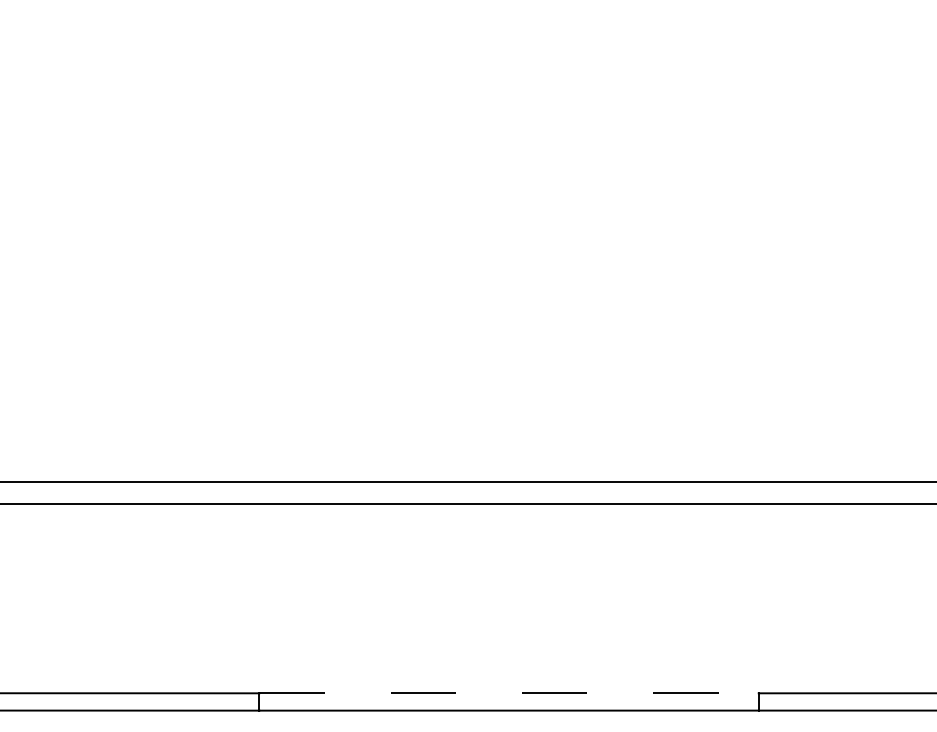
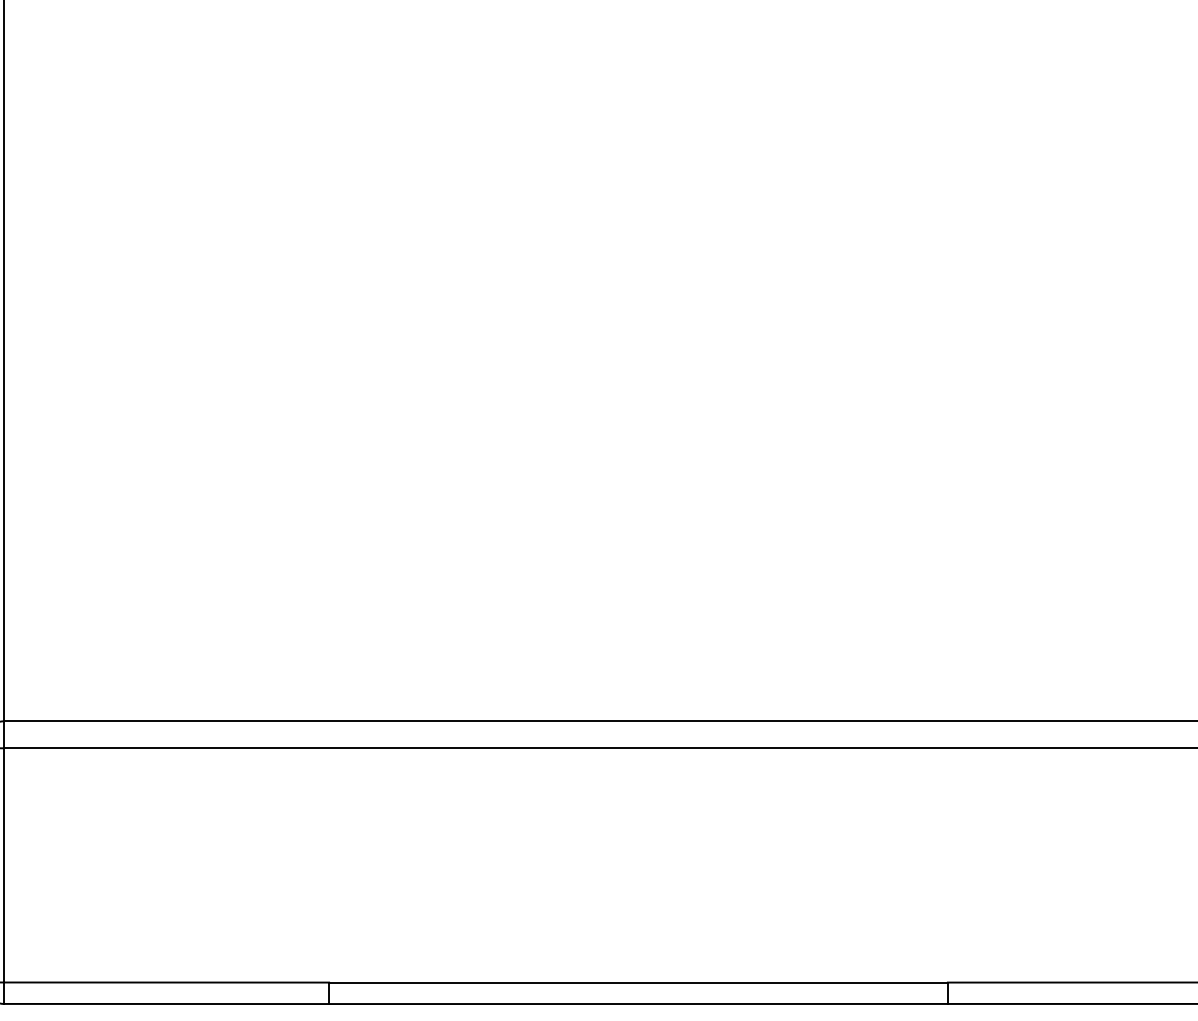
line: (509, 693) -> (638, 982), dashed -> solid

